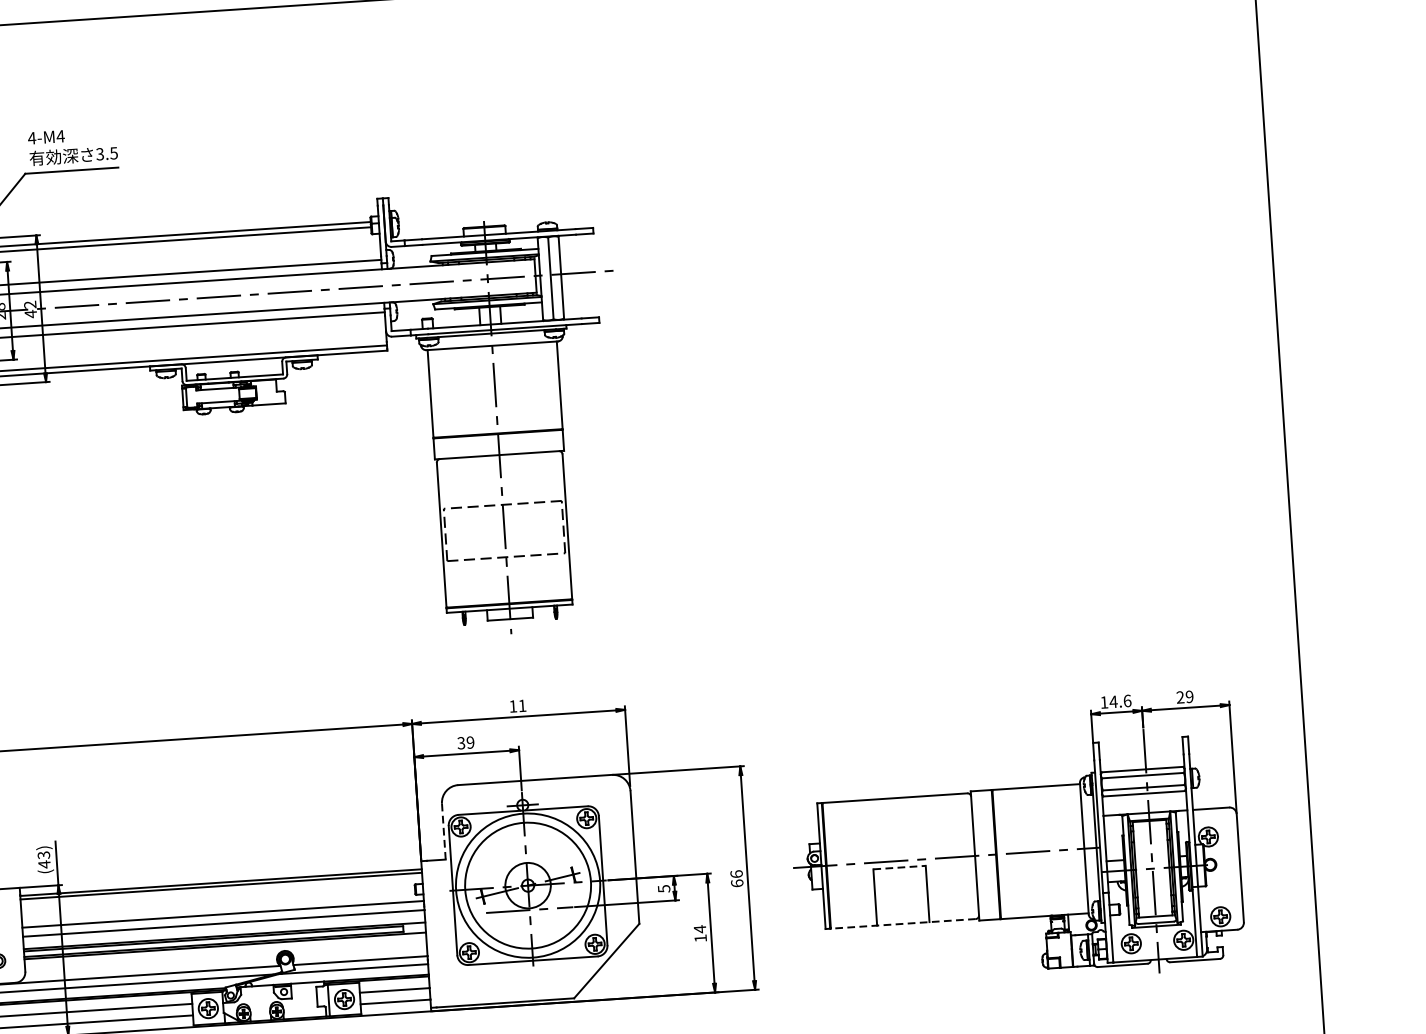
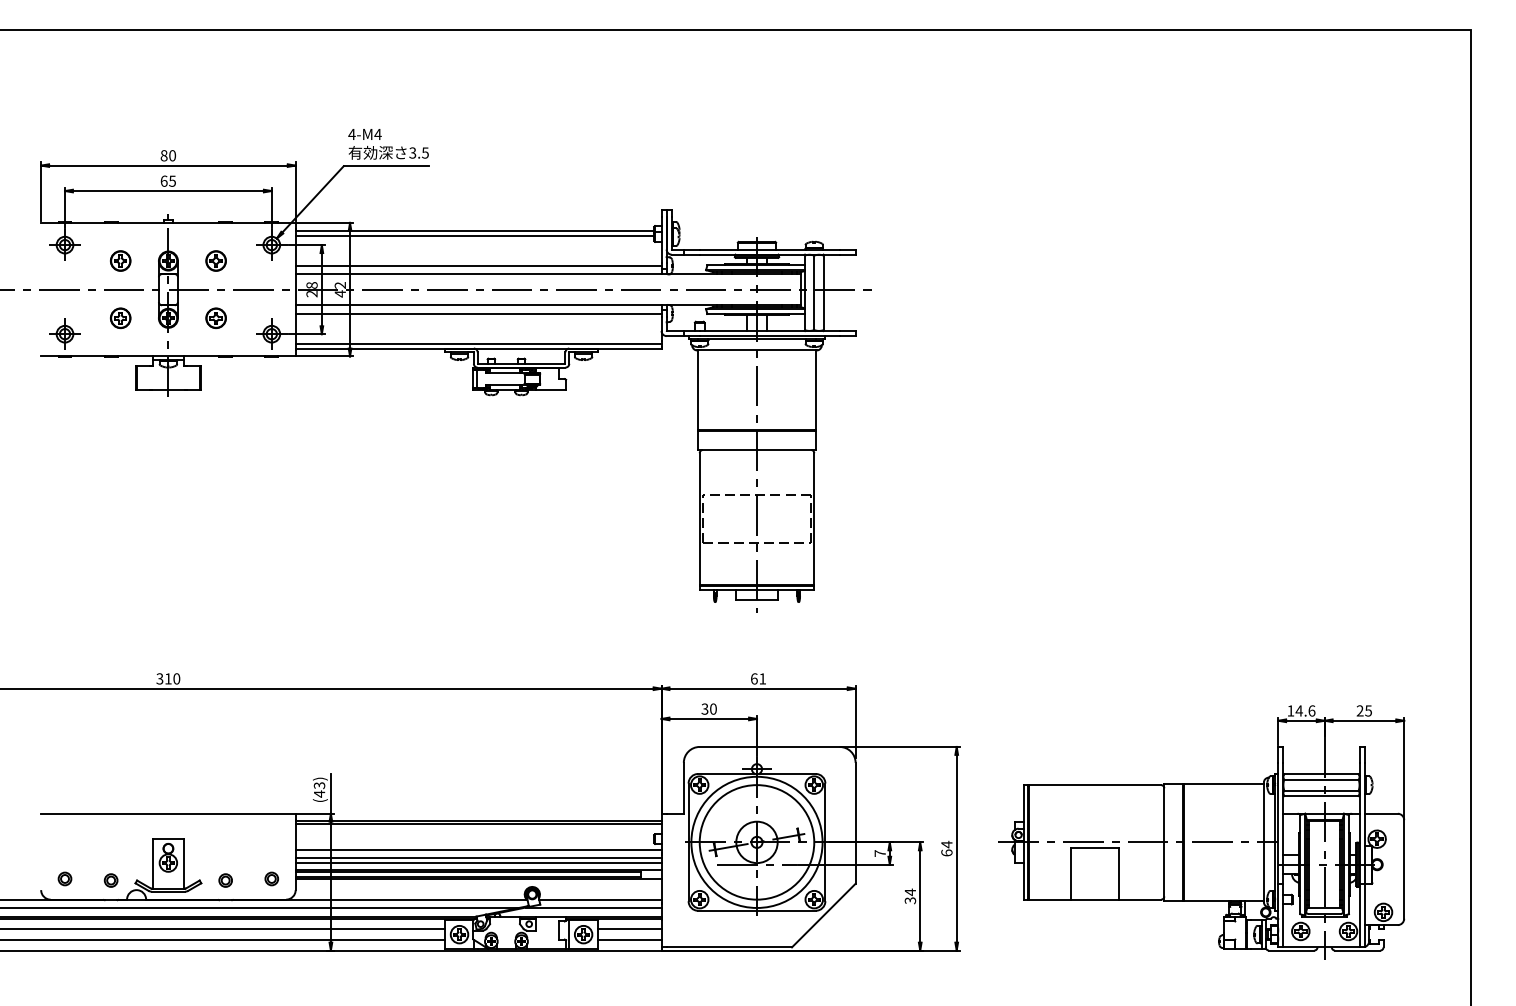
text: (1189, 696) -> (1368, 710), 29 -> 25
text: (513, 705) -> (754, 678), 11 -> 61
text: (470, 741) -> (713, 708), 39 -> 30
line: (443, 831) -> (683, 788), dashed -> solid
line: (900, 867) -> (1095, 848), dashed -> solid
text: (736, 874) -> (946, 844), 66 -> 64
text: (663, 888) -> (879, 853), 5 -> 7
line: (902, 923) -> (1094, 899), dashed -> solid
line: (224, 929) -> (478, 863), added
text: (700, 938) -> (910, 900), 14 -> 34

